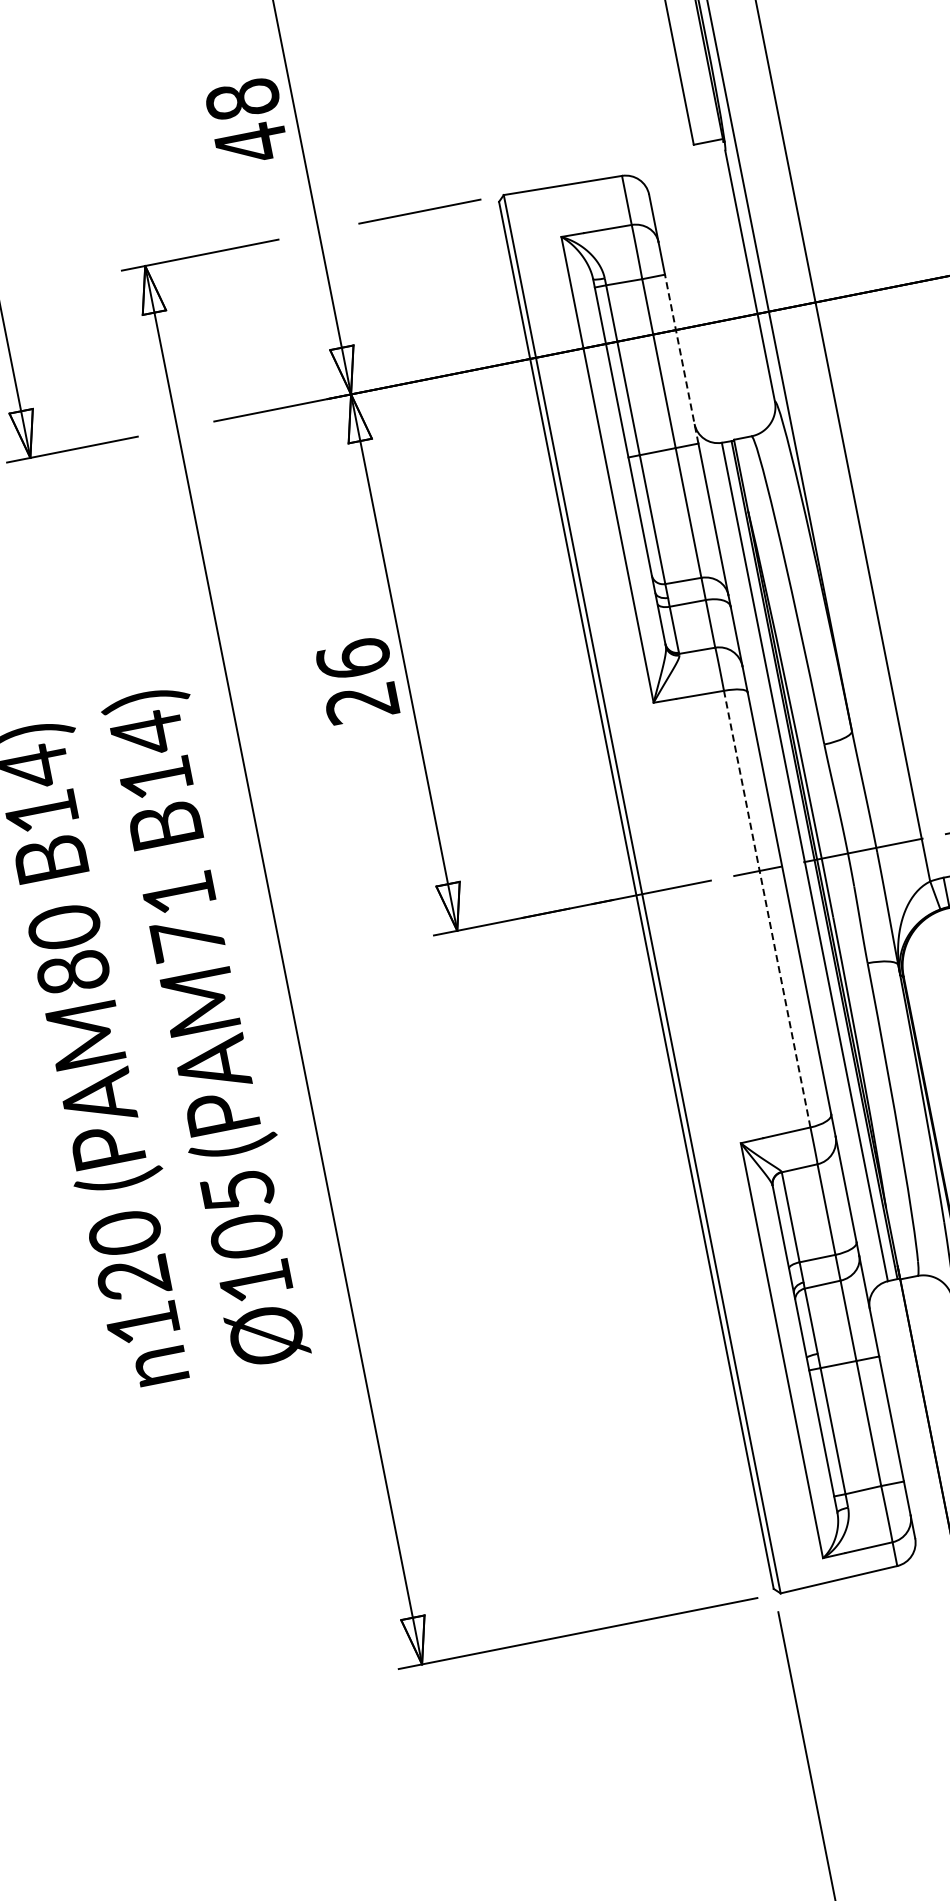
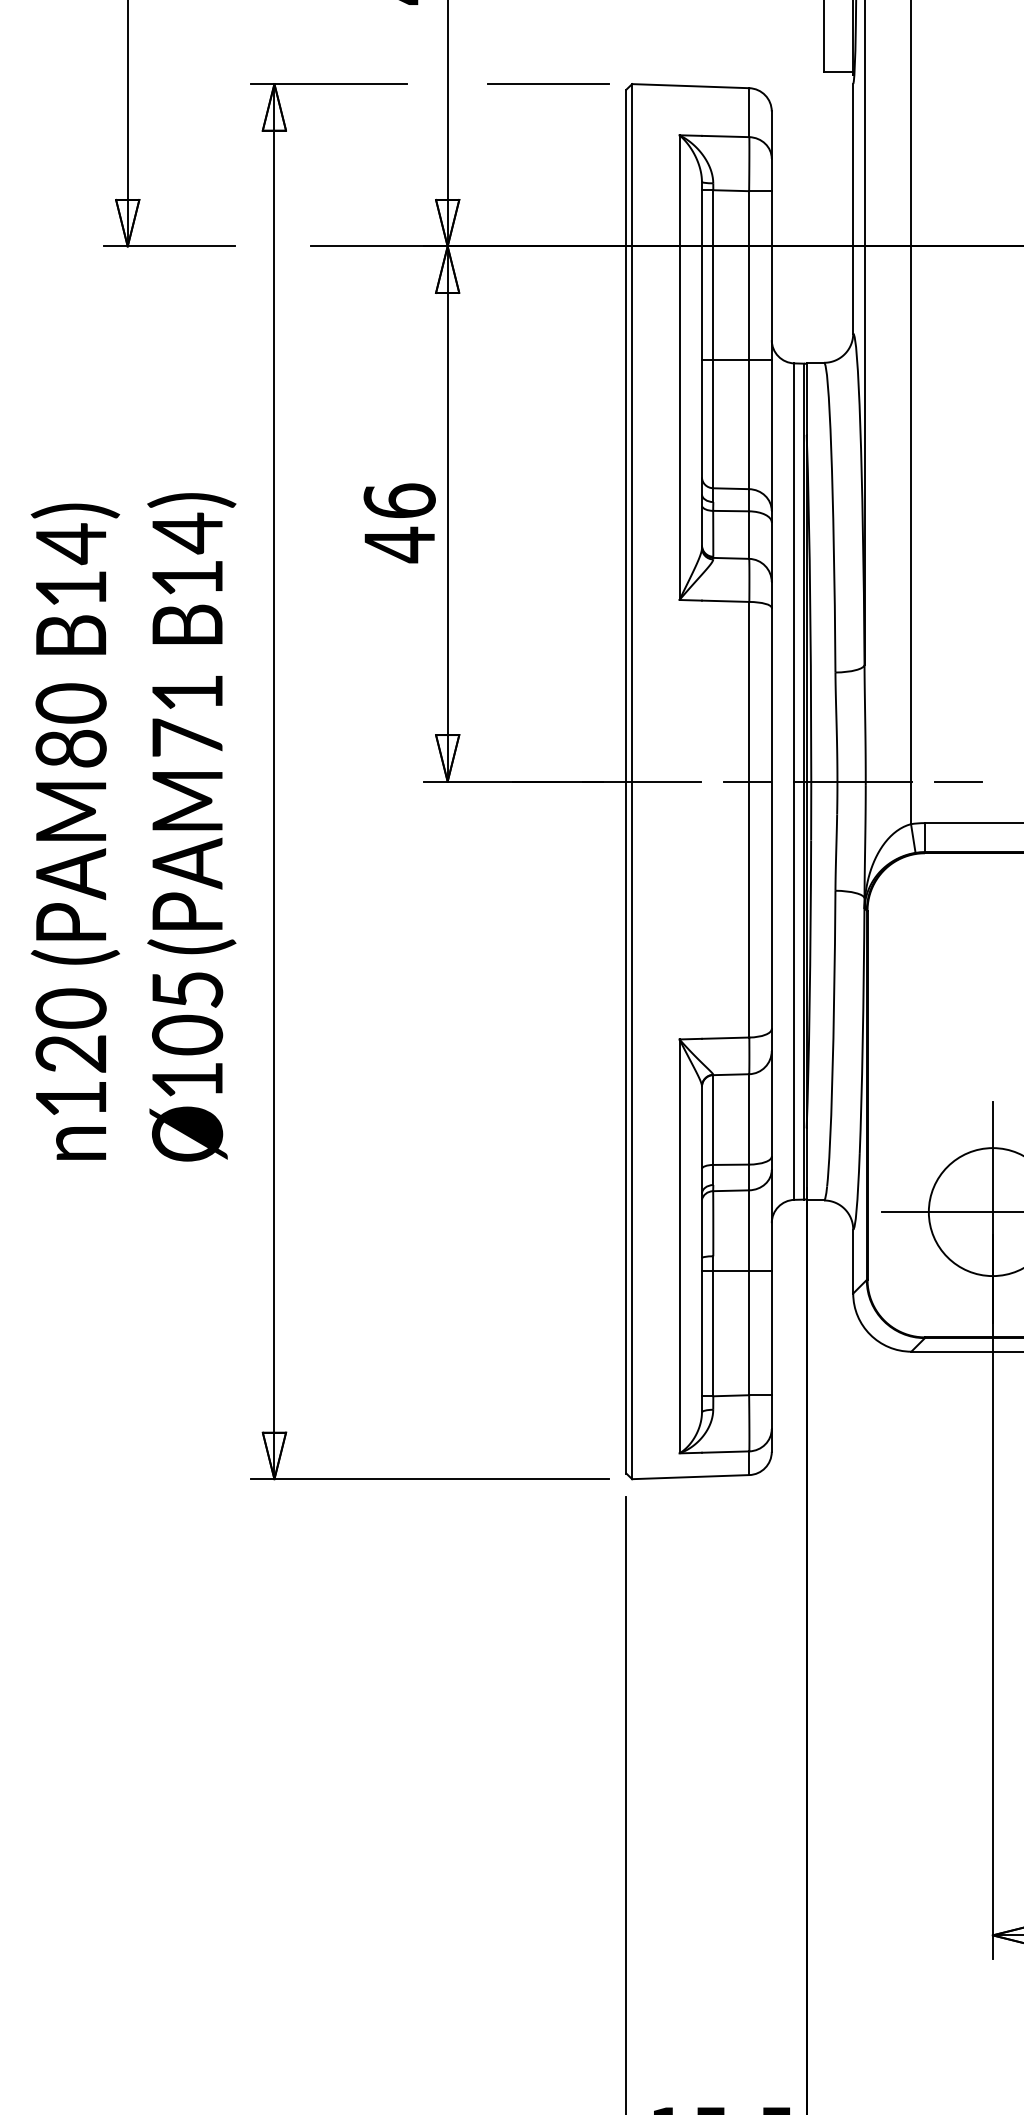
line: (681, 358) -> (771, 274), dashed -> solid
text: (360, 702) -> (398, 544), 26 -> 46
line: (767, 908) -> (749, 819), dashed -> solid

